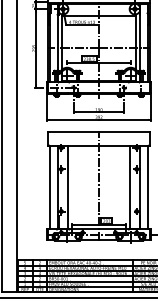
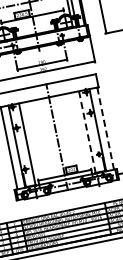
line: (129, 187) -> (87, 132), solid -> dashed
line: (148, 187) -> (105, 128), solid -> dashed

